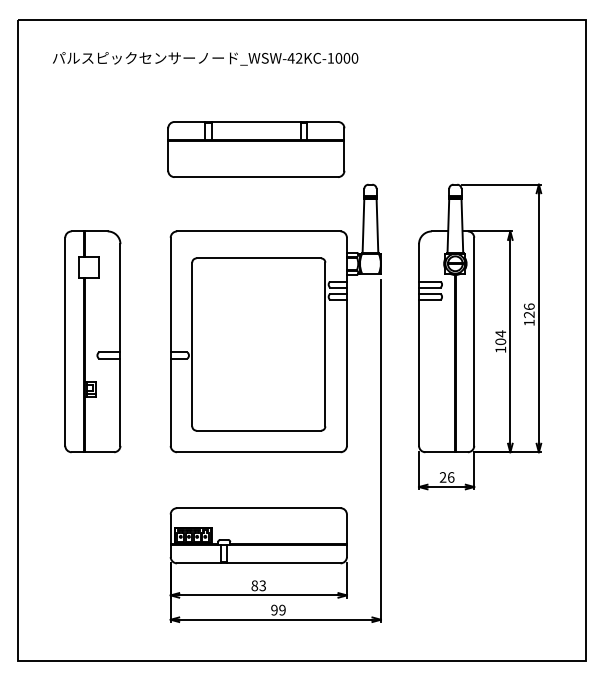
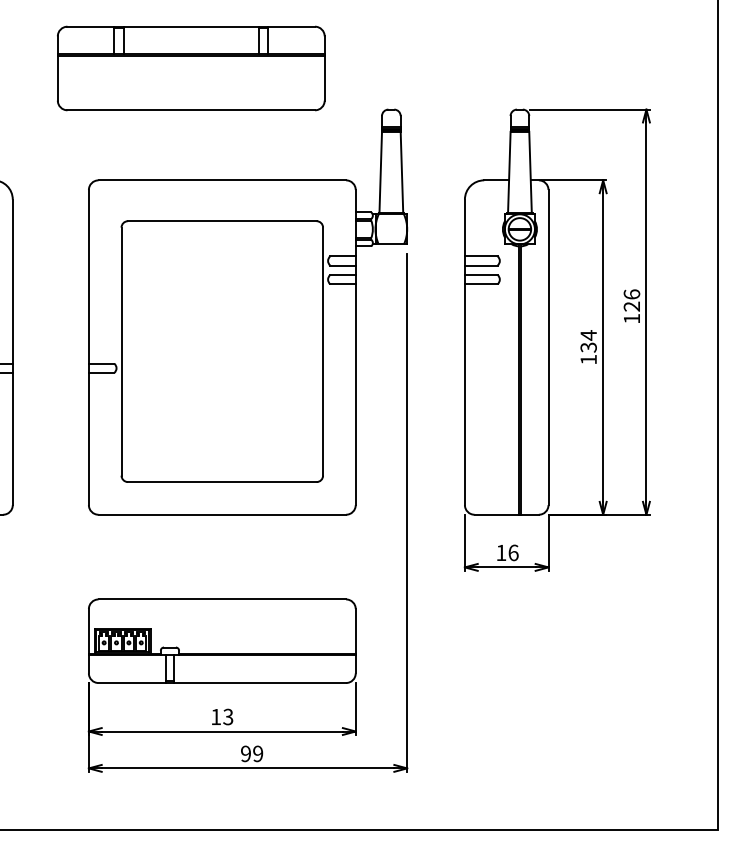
part: (256, 149) -> (191, 68), moved
text: (500, 341) -> (588, 347), 104 -> 134
text: (442, 477) -> (500, 552), 26 -> 16
text: (254, 585) -> (215, 716), 83 -> 13

